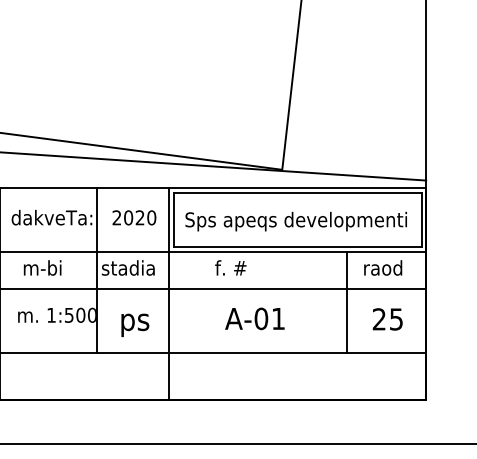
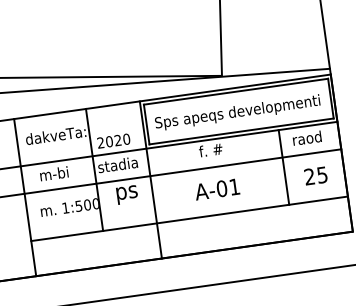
text: (134, 217) -> (113, 140), moved
text: (230, 267) -> (210, 149), moved
text: (135, 324) -> (127, 194), moved

